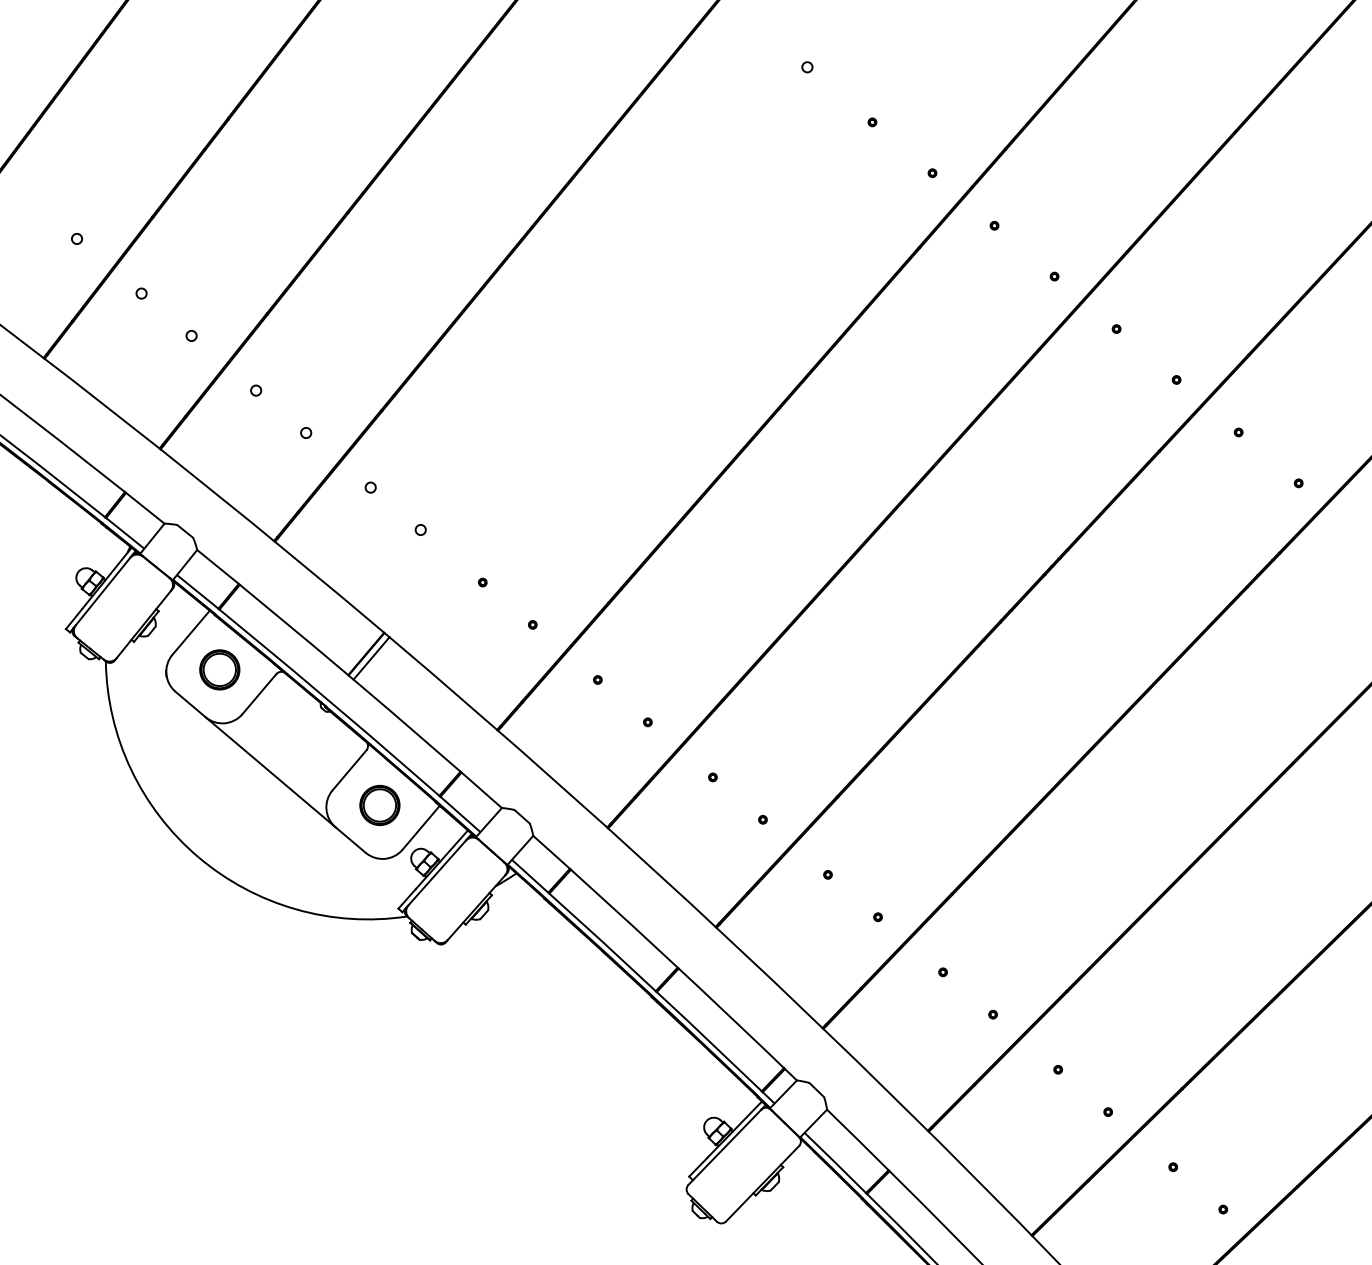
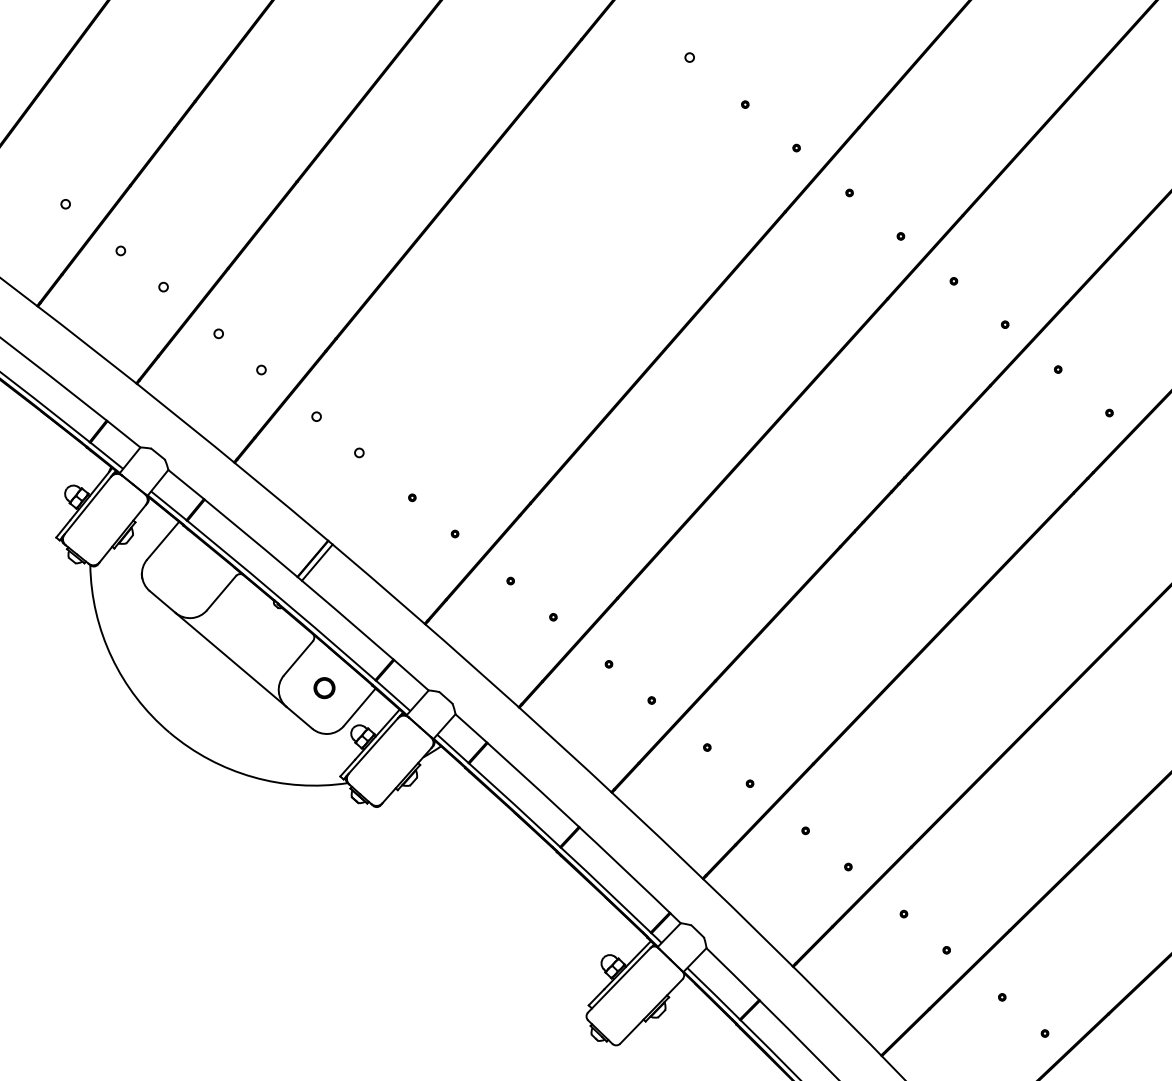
part: (219, 669) -> (187, 572), removed
part: (379, 804) -> (324, 687), size x0.6

